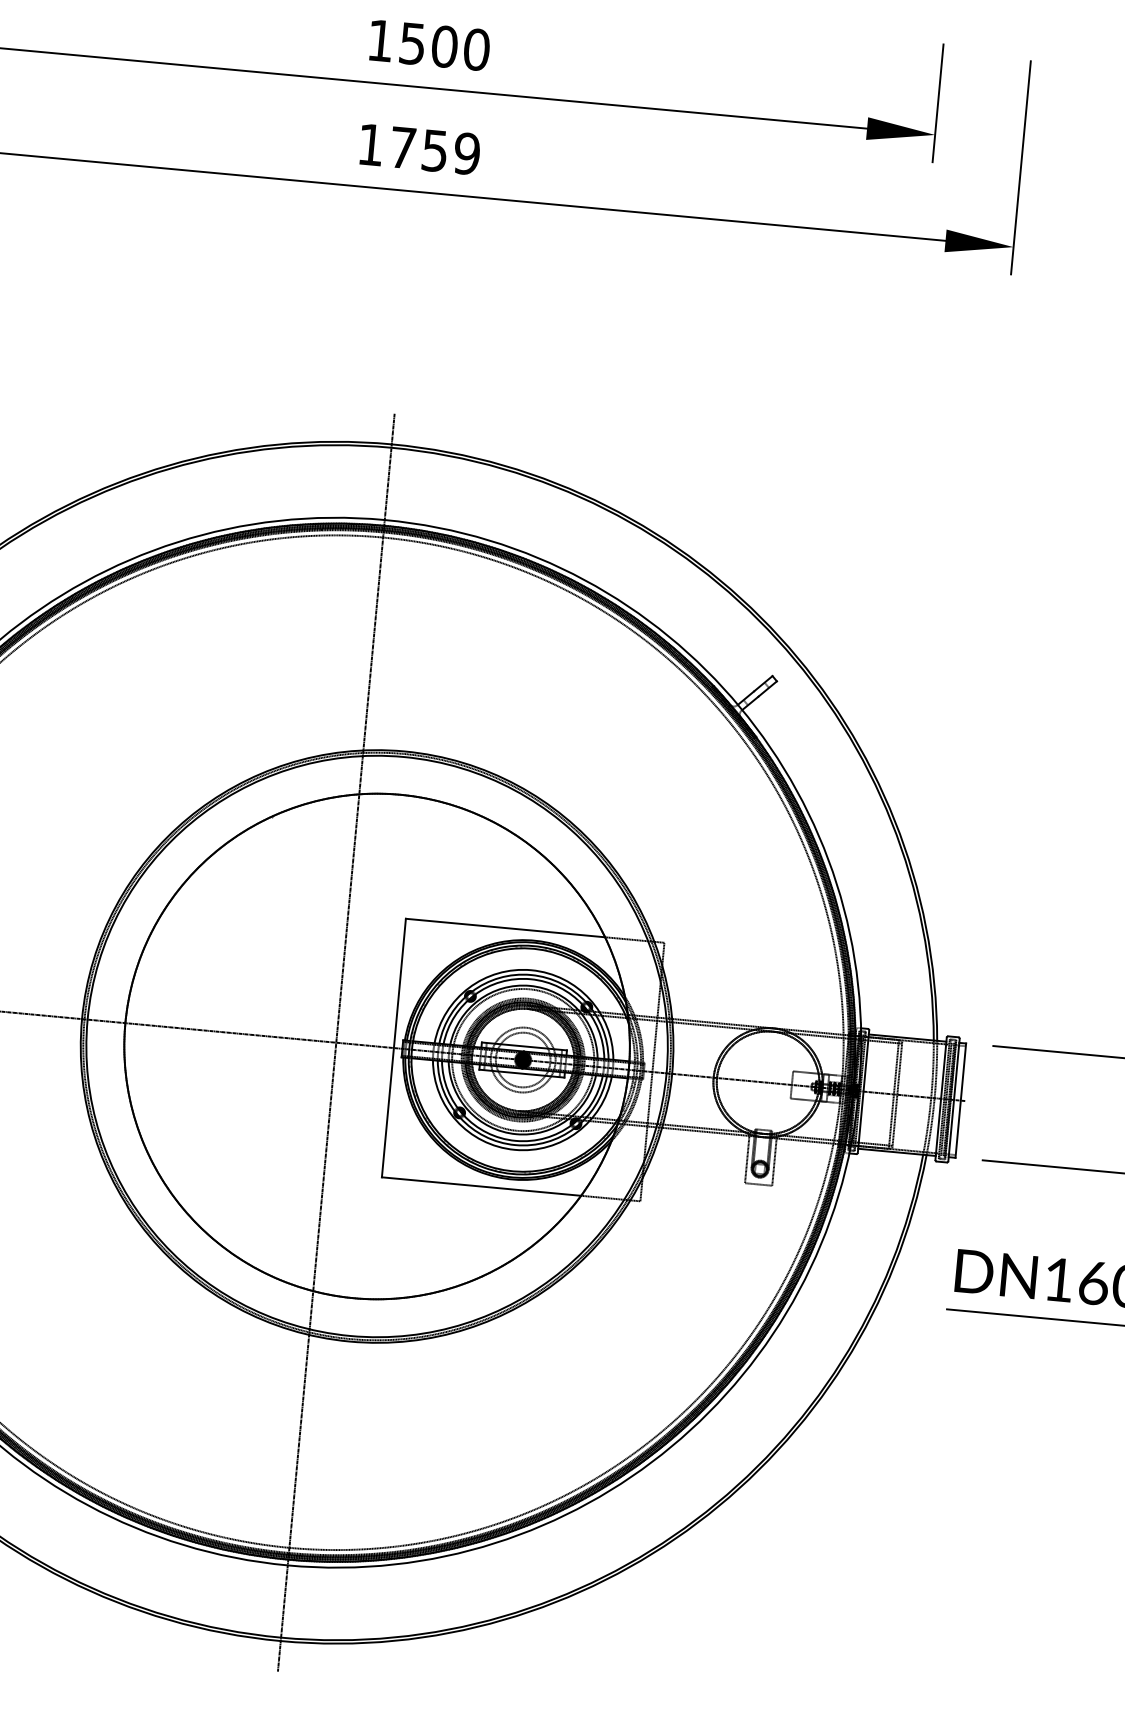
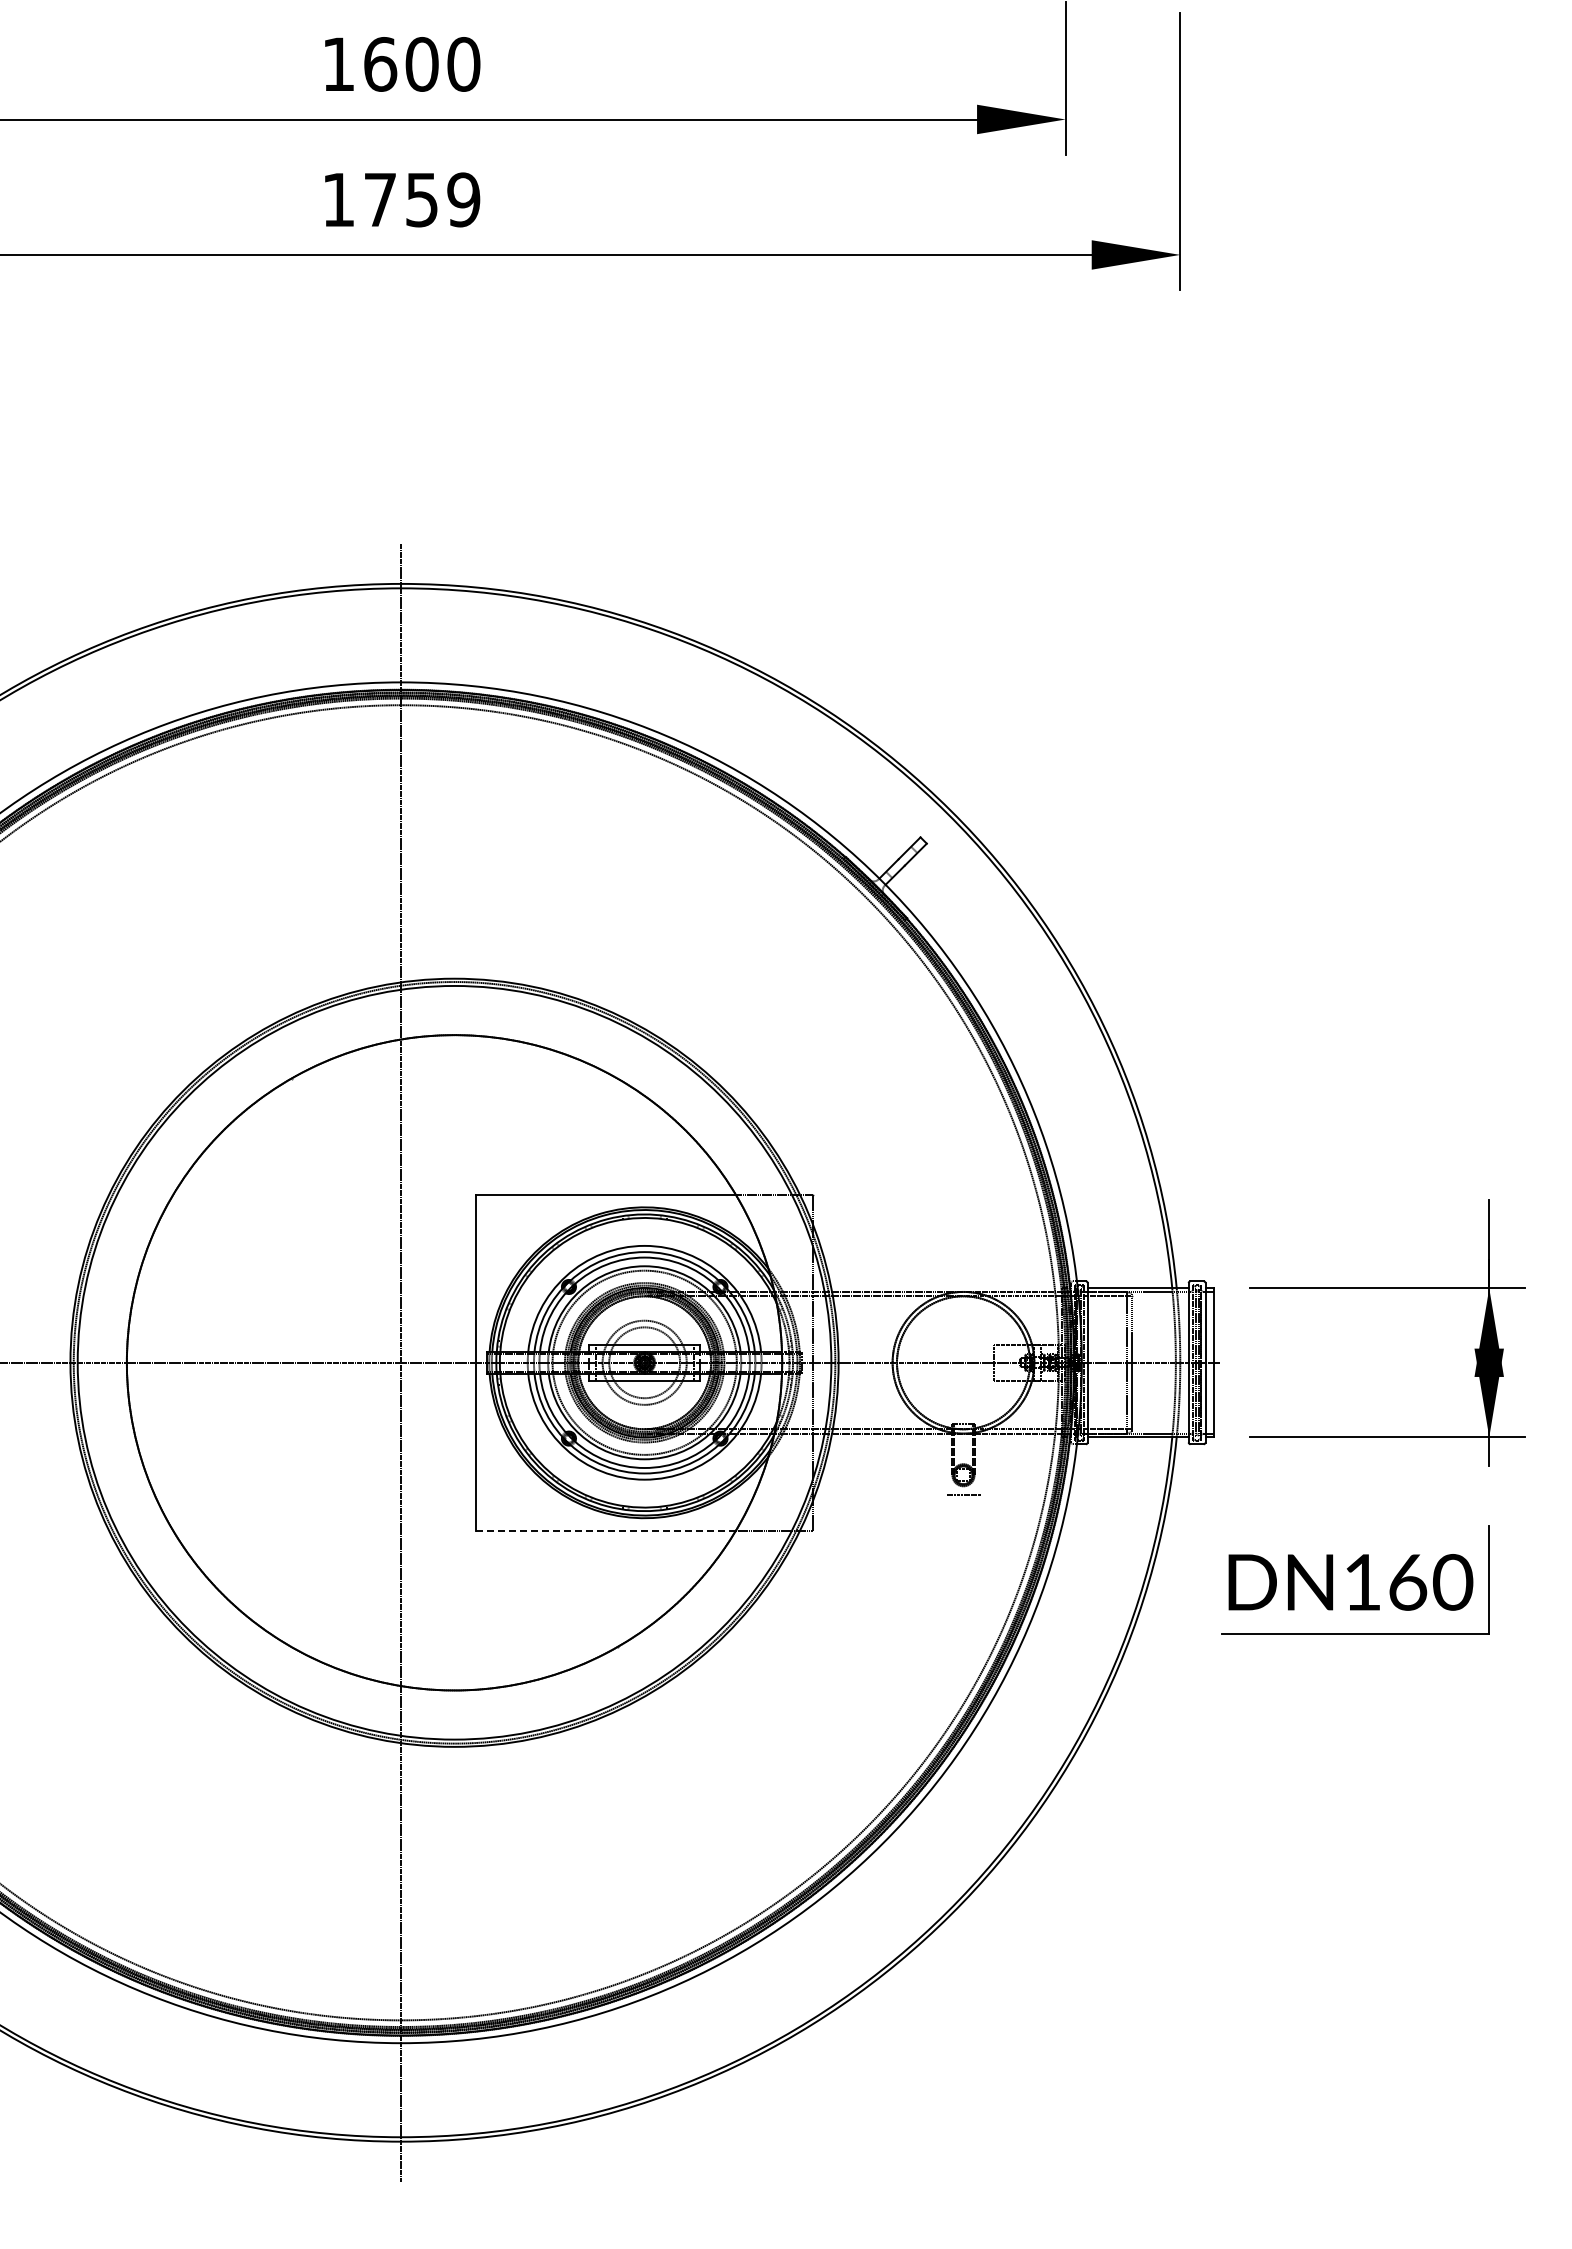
text: (412, 43) -> (380, 64), 1500 -> 1600
line: (747, 1158) -> (945, 1463), removed
line: (774, 1161) -> (981, 1463), removed
line: (481, 1186) -> (606, 1531), solid -> dashed

